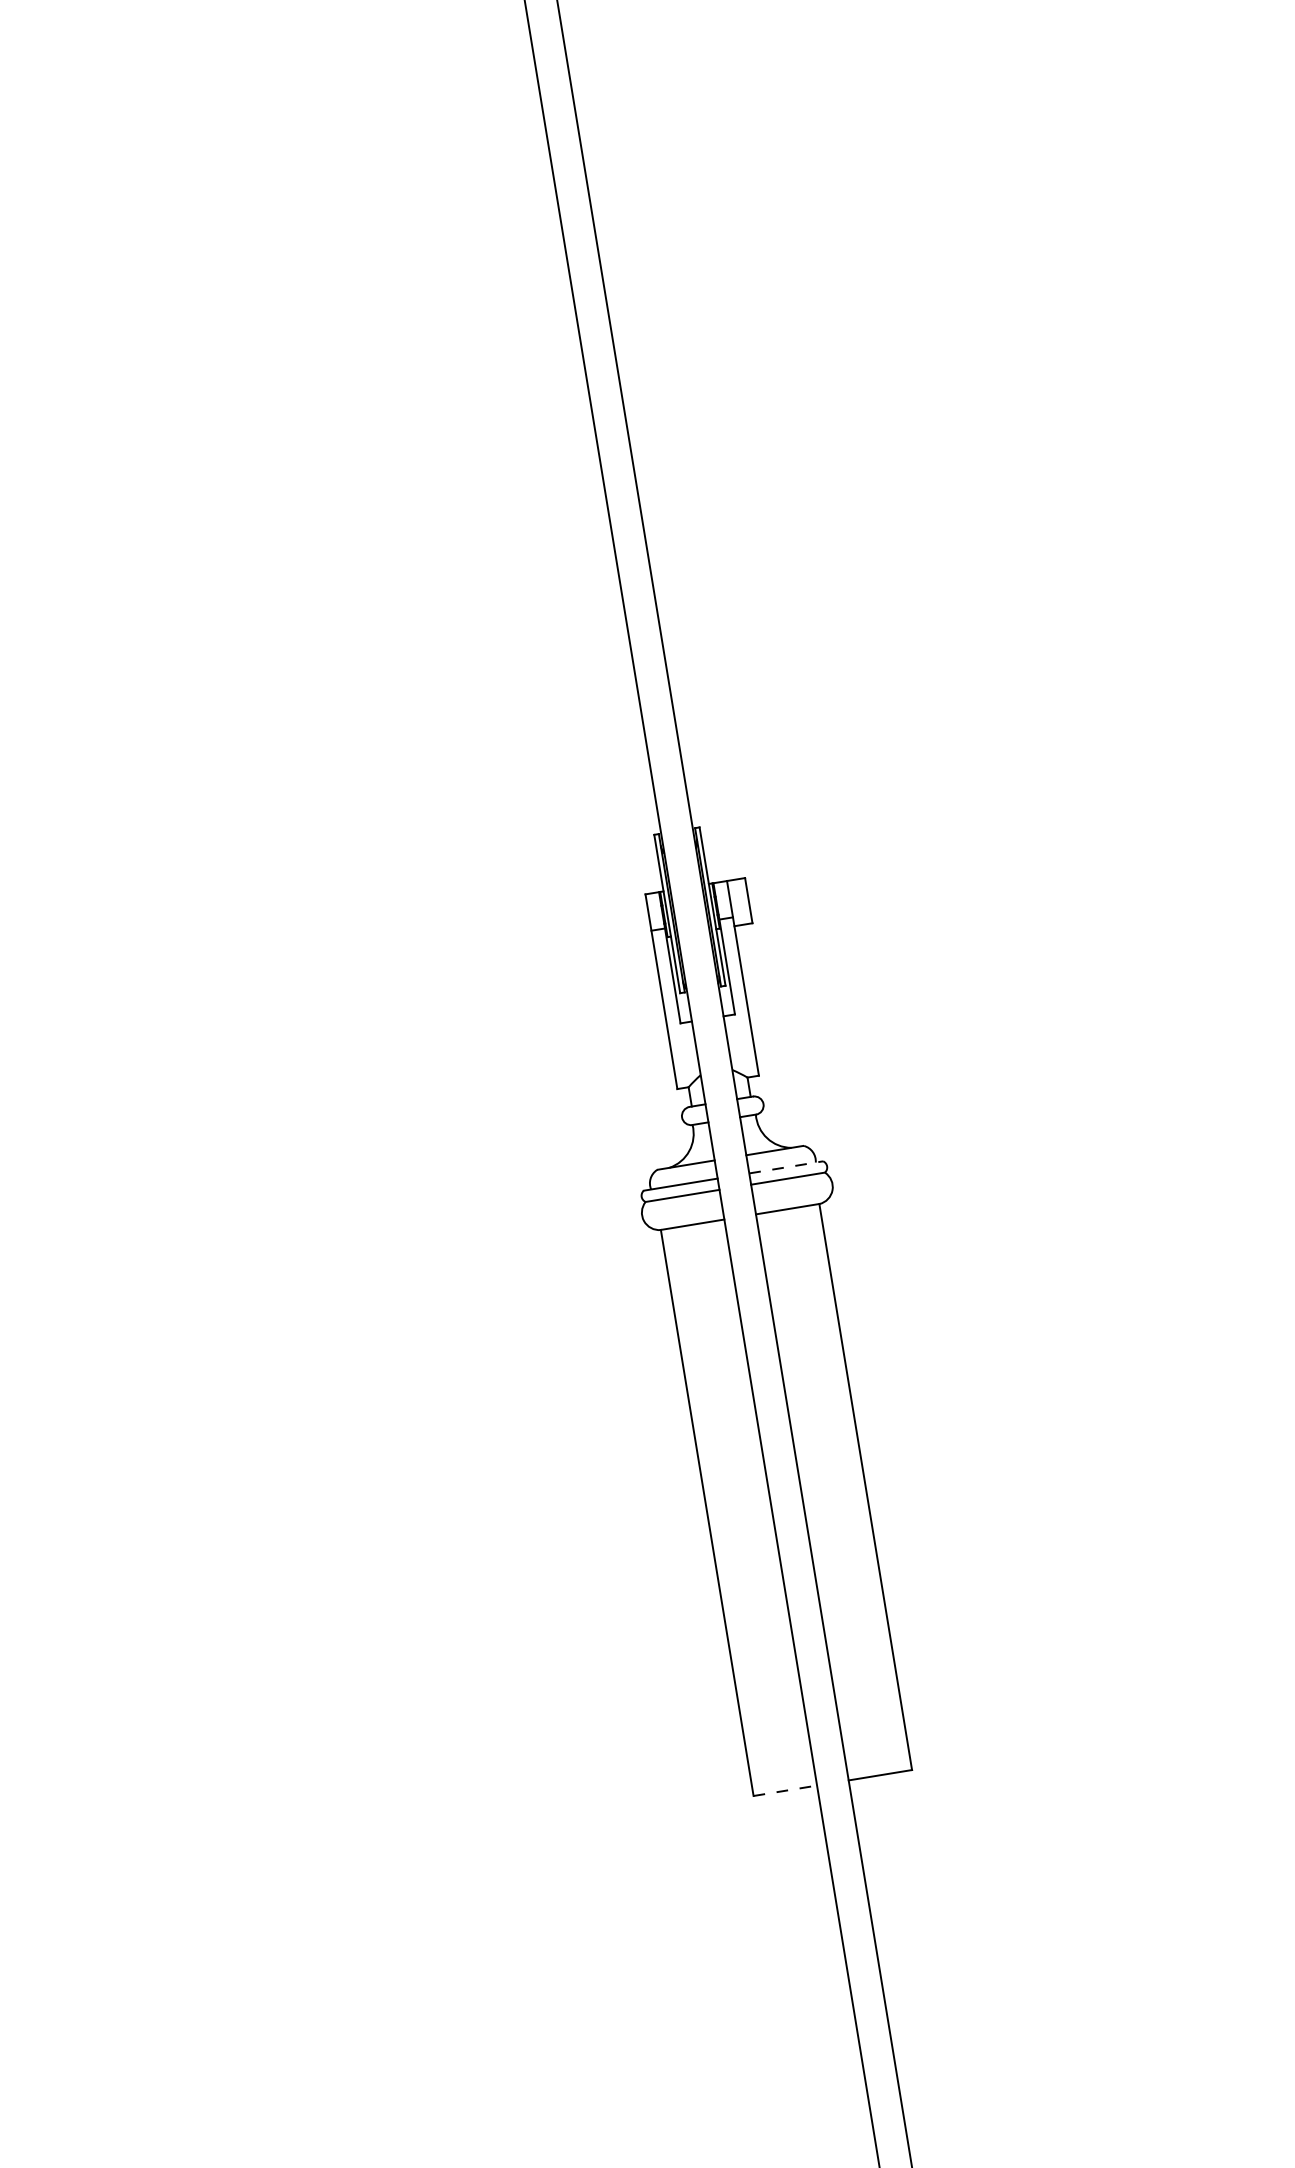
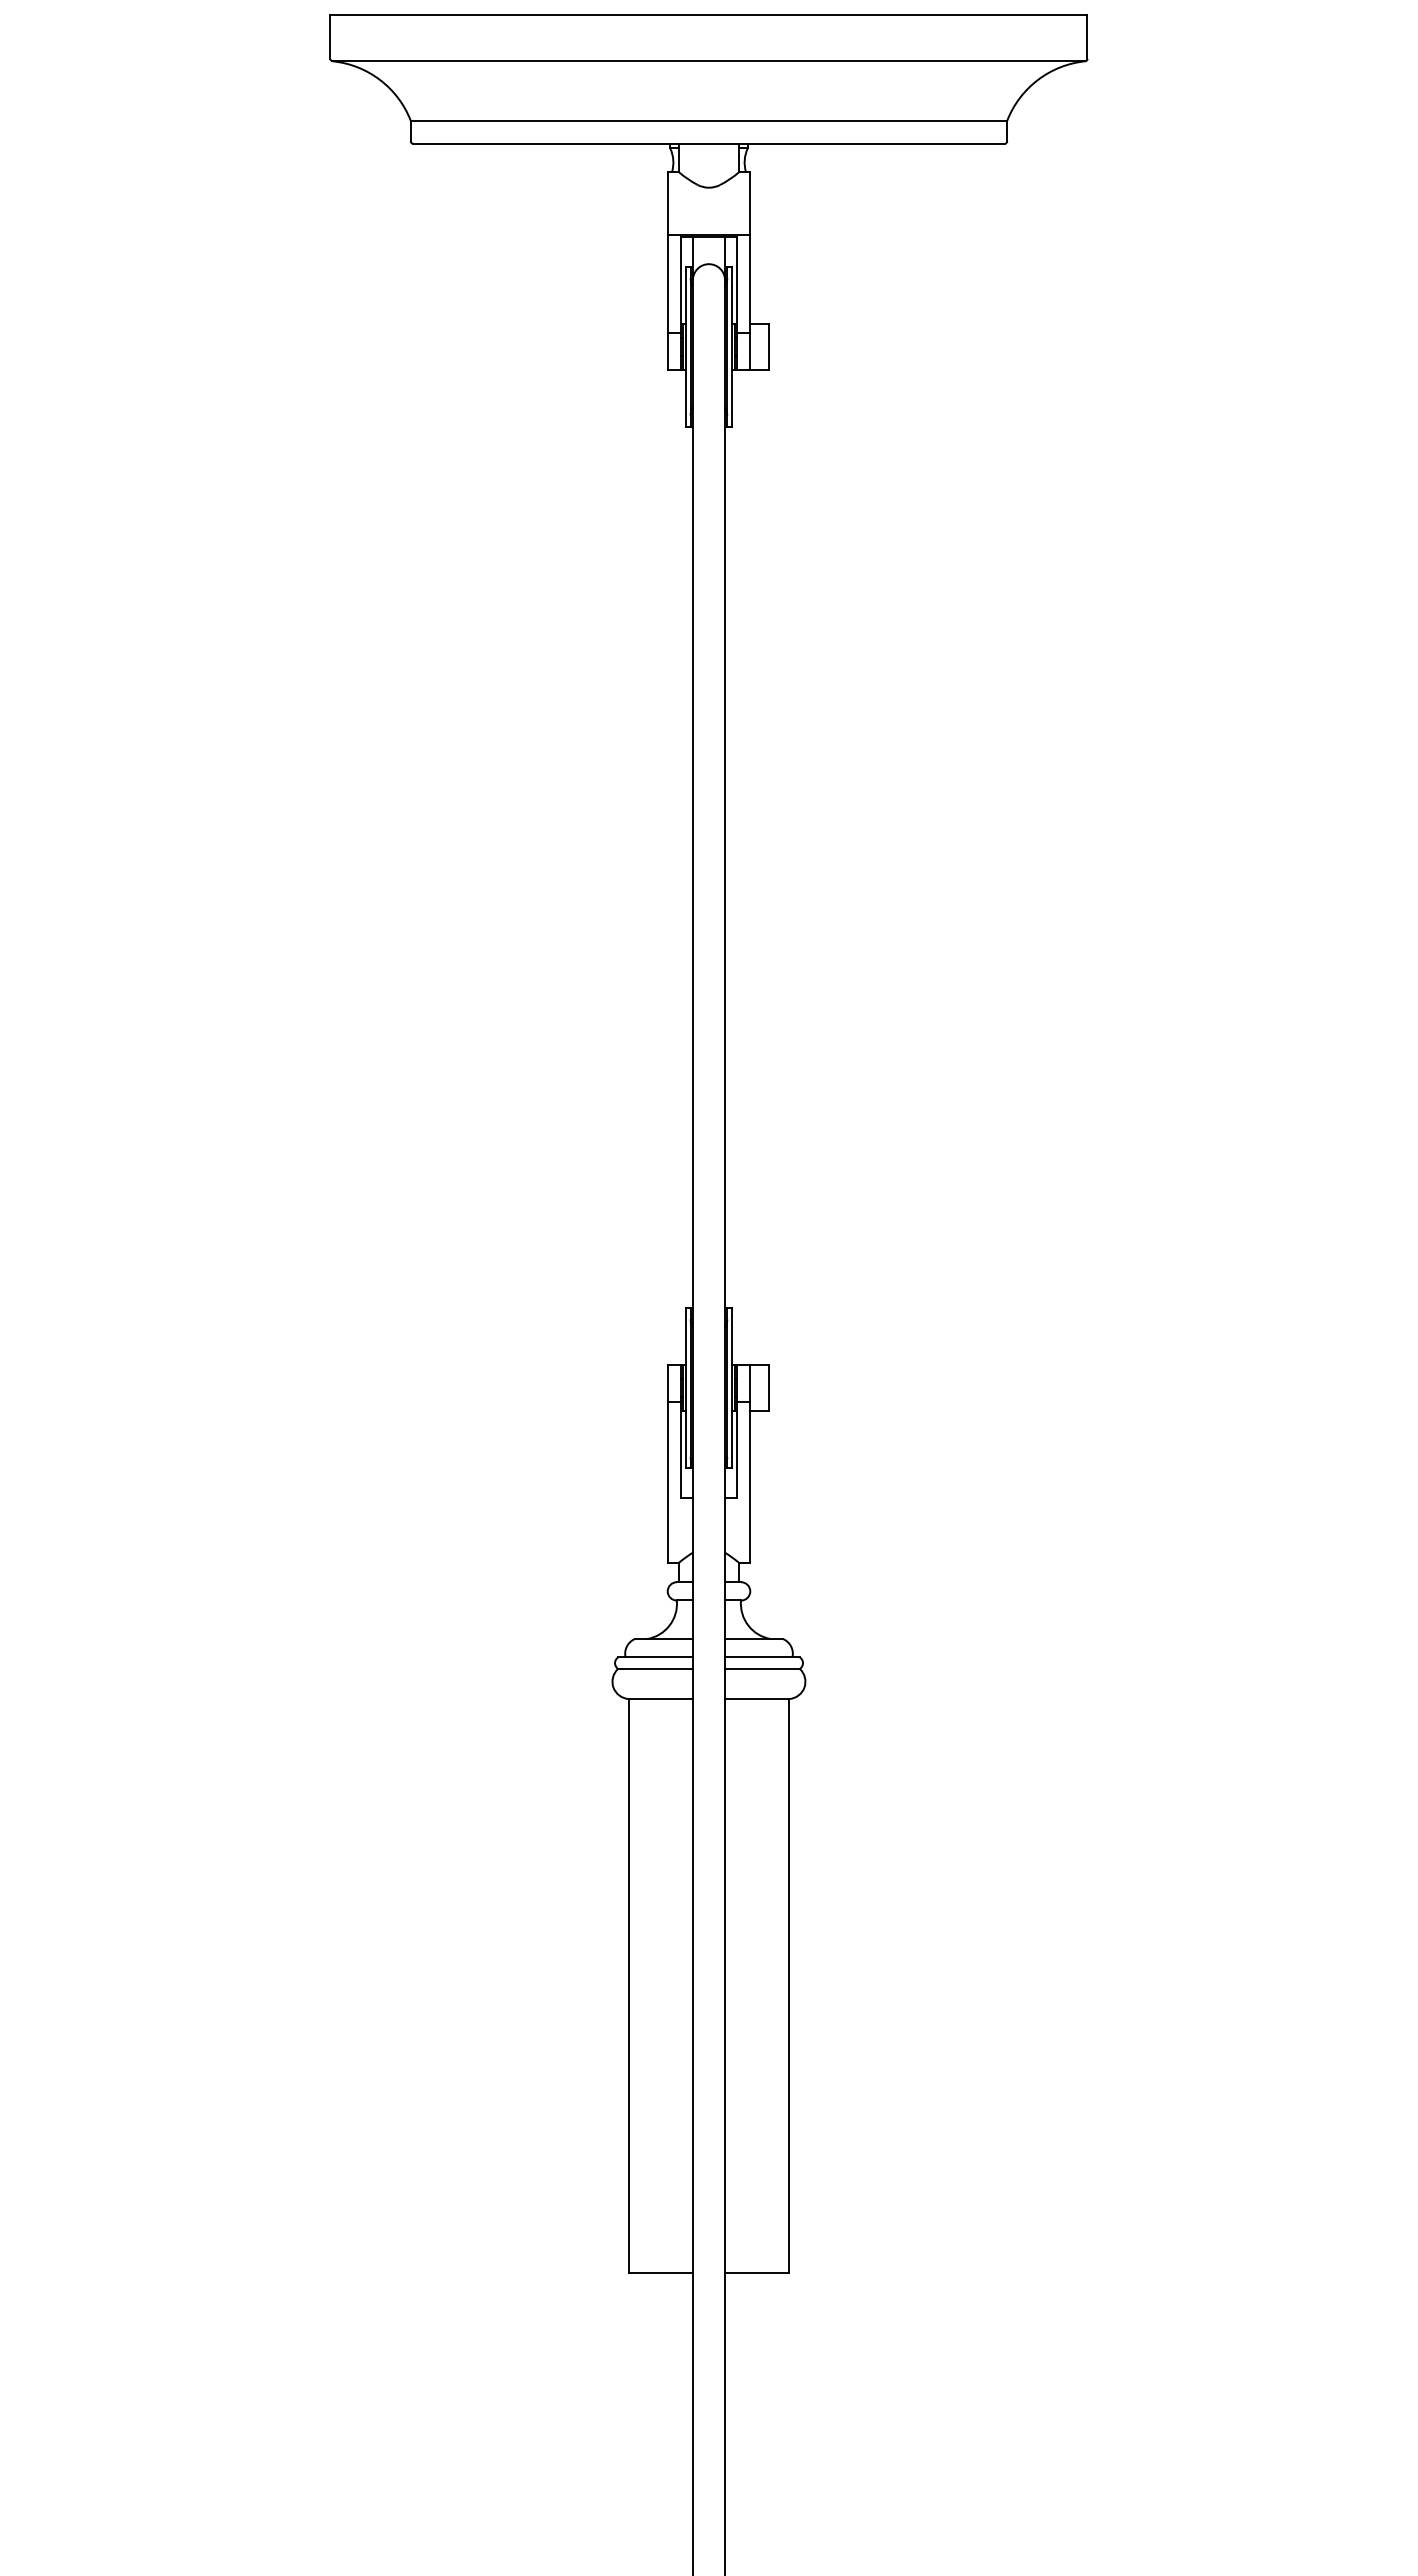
line: (786, 1167) -> (762, 1657), dashed -> solid
line: (785, 1790) -> (661, 2272), dashed -> solid

